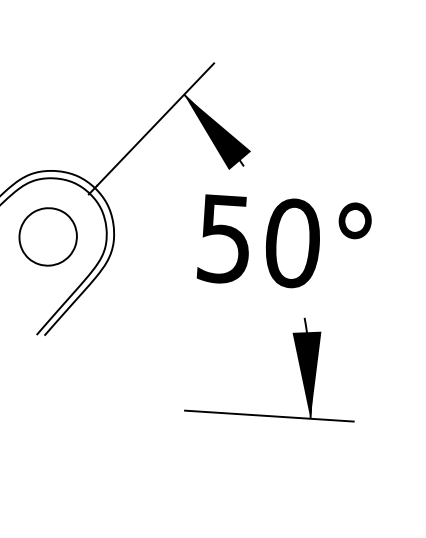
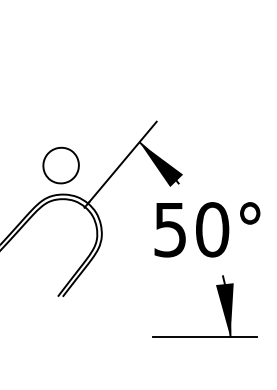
part: (47, 236) -> (60, 165), moved

